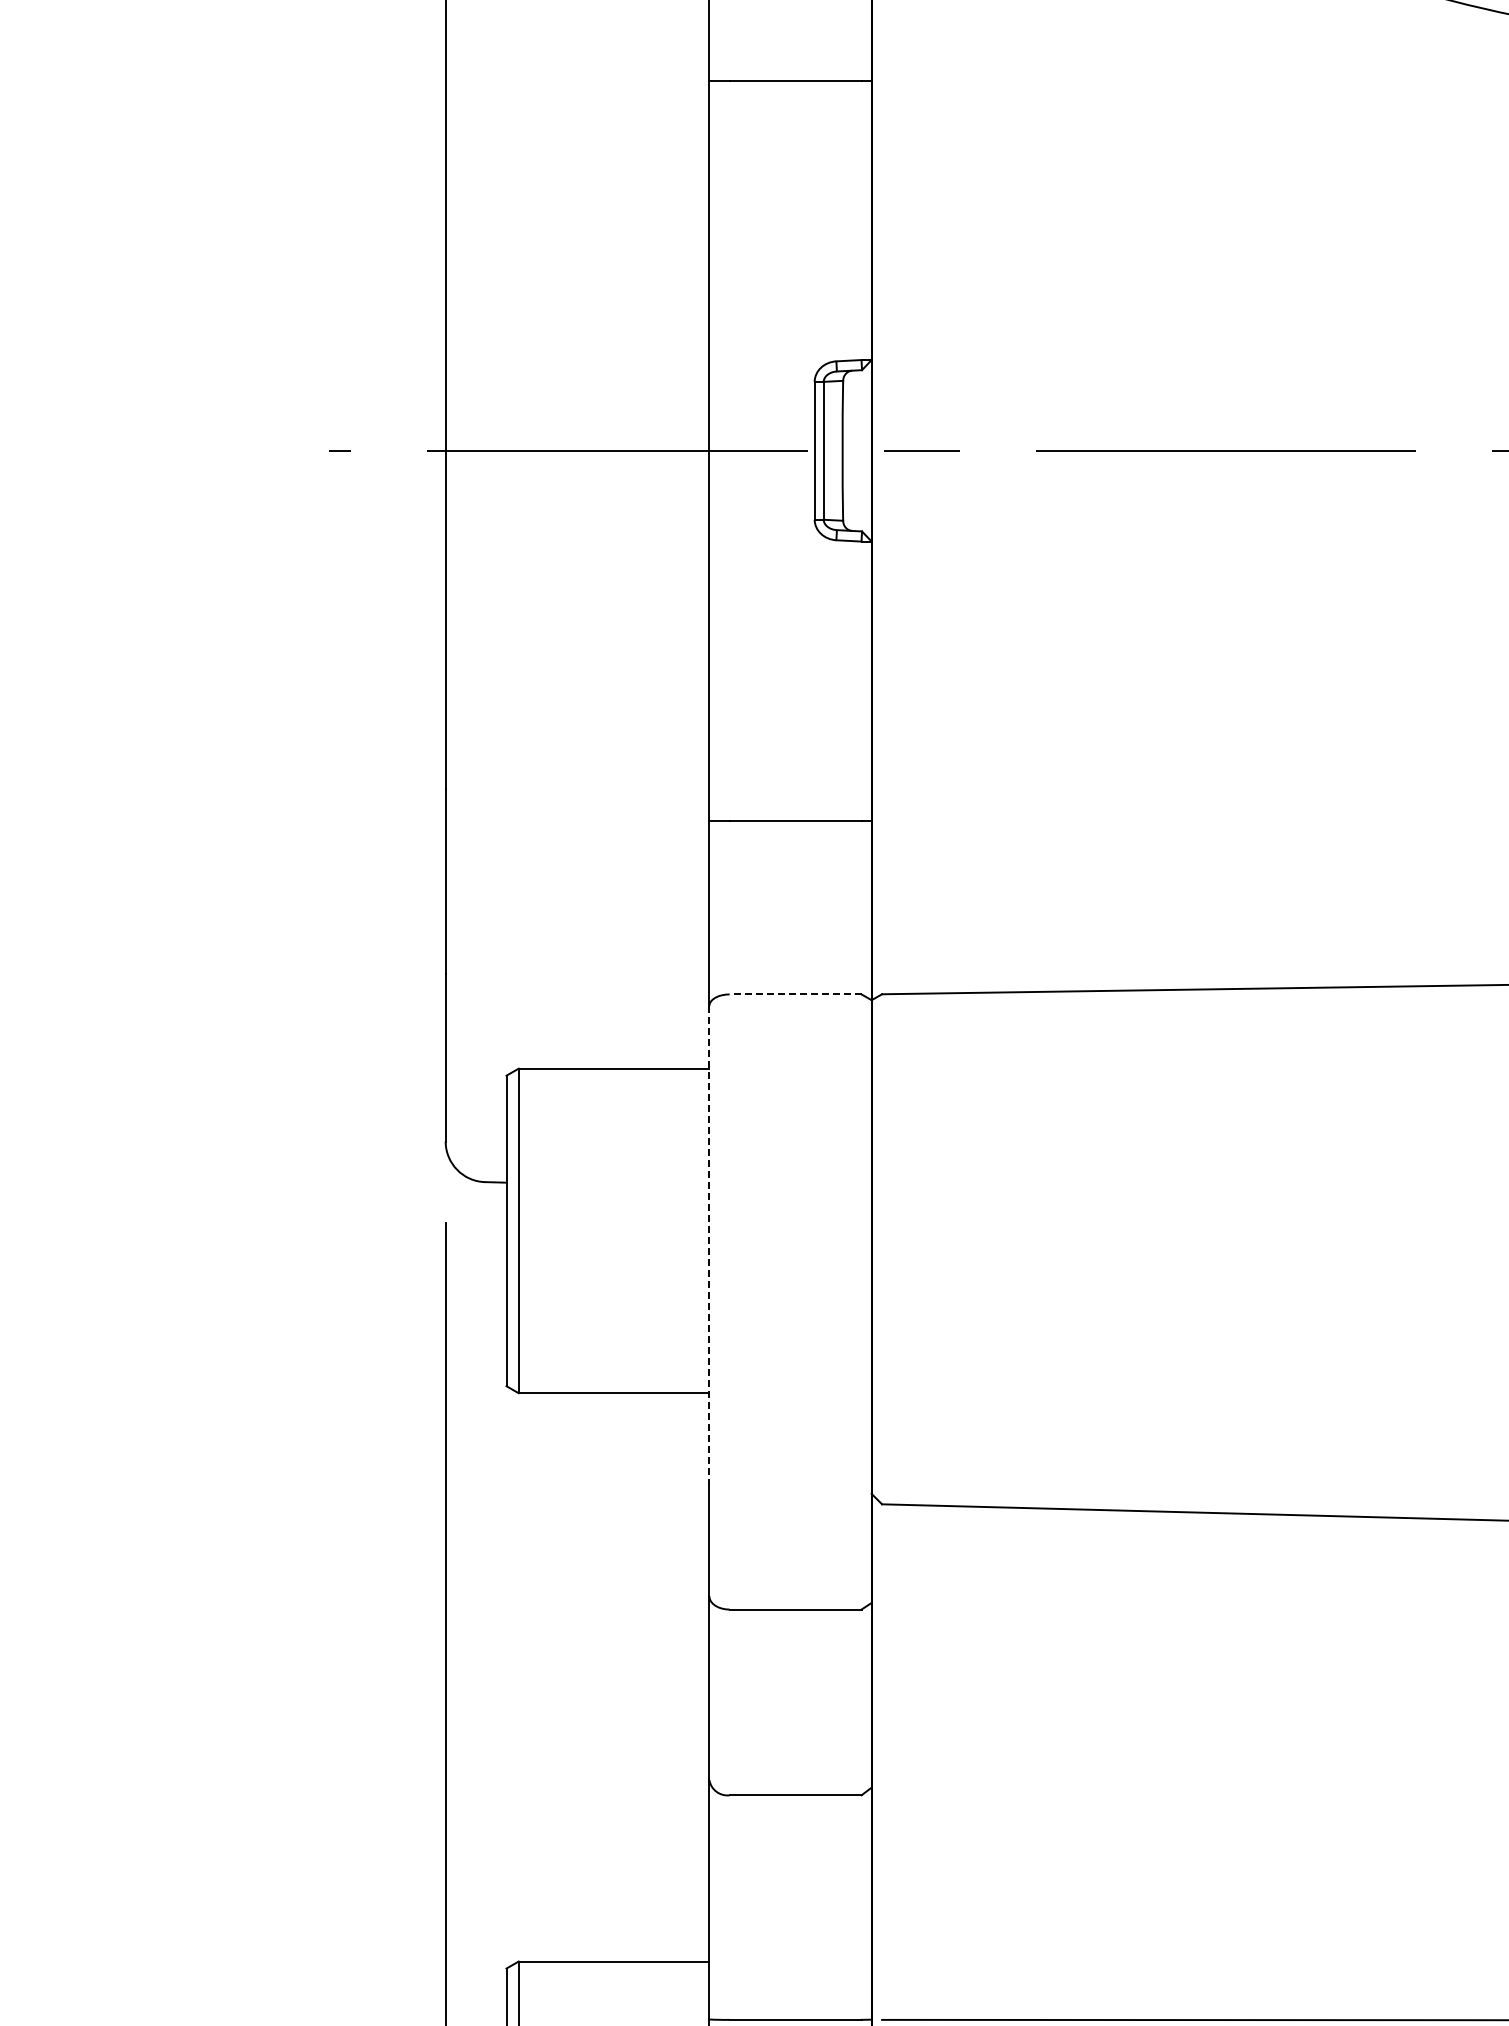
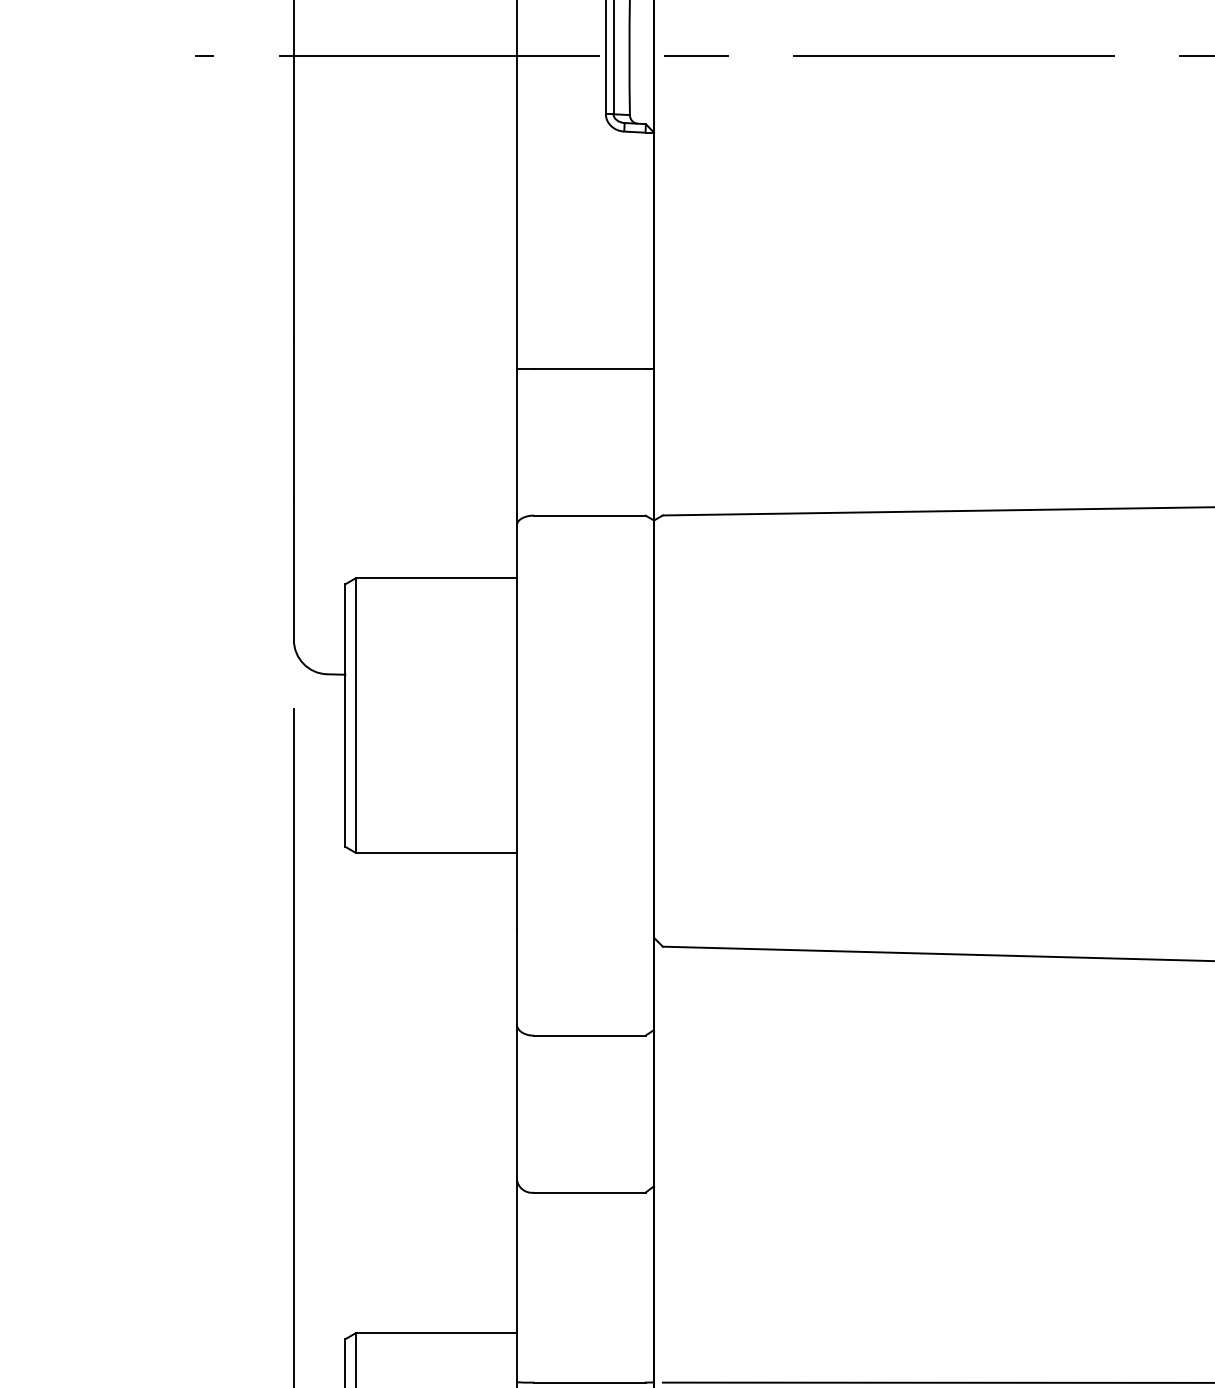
line: (795, 994) -> (589, 515), dashed -> solid
line: (709, 1244) -> (516, 727), dashed -> solid

